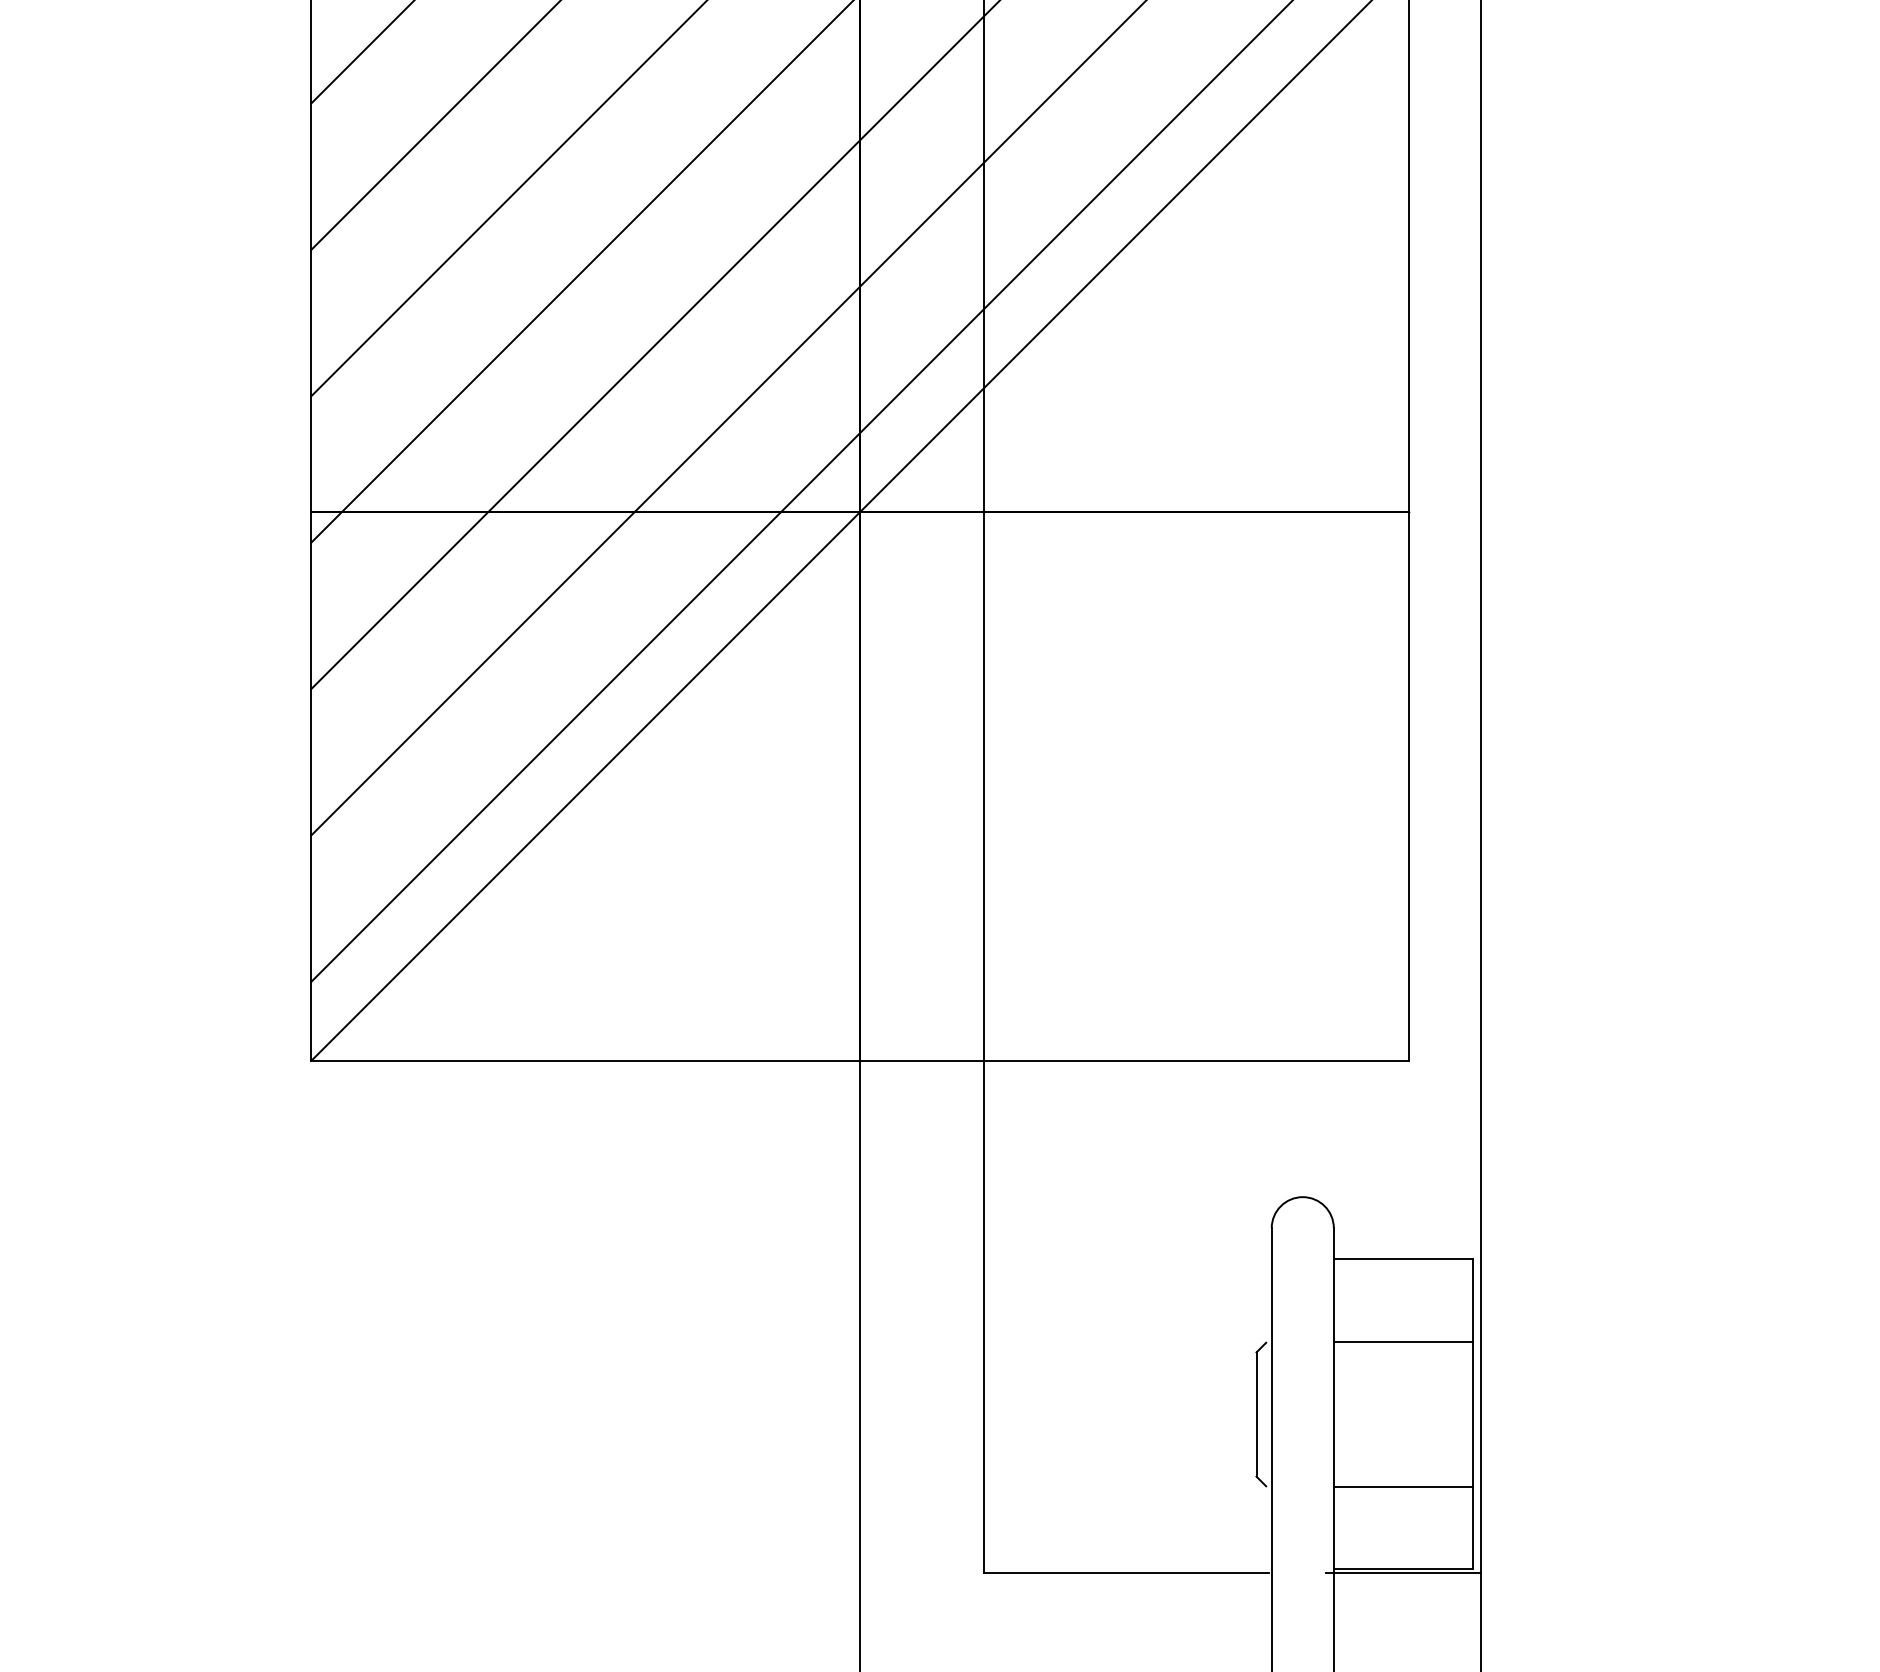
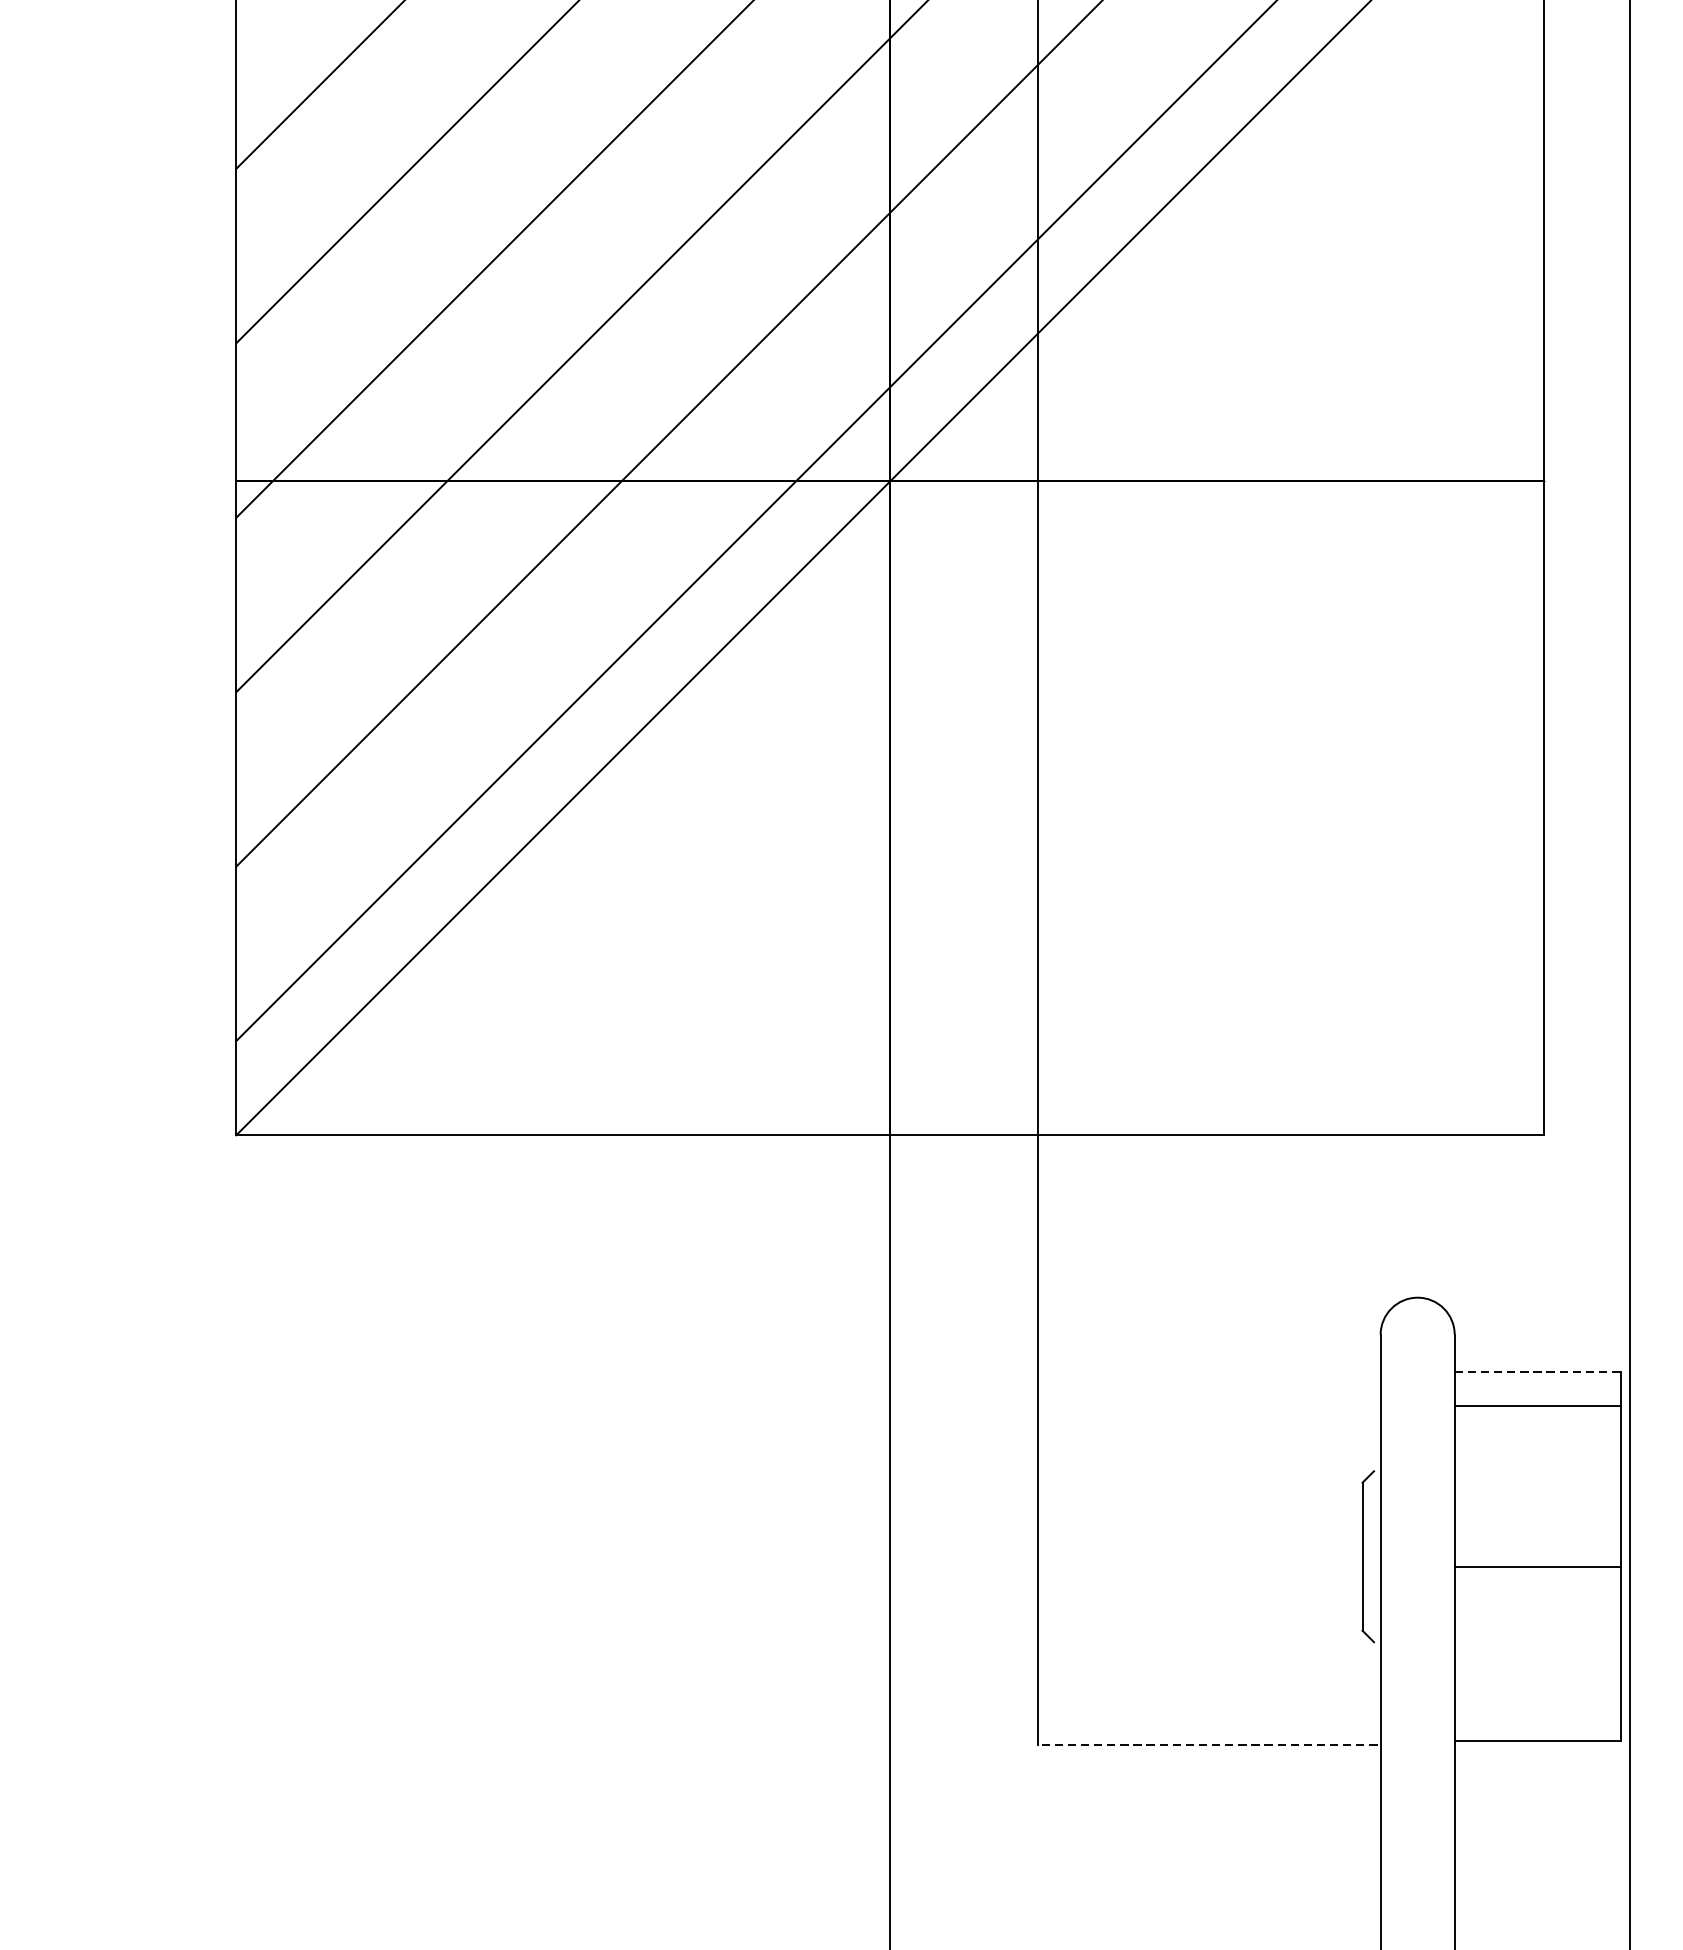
line: (1403, 1259) -> (1537, 1371), solid -> dashed
line: (1403, 1342) -> (1537, 1406), moved
line: (1403, 1487) -> (1537, 1567), moved
line: (1126, 1572) -> (1207, 1744), solid -> dashed
line: (1403, 1572) -> (1537, 1744), removed

